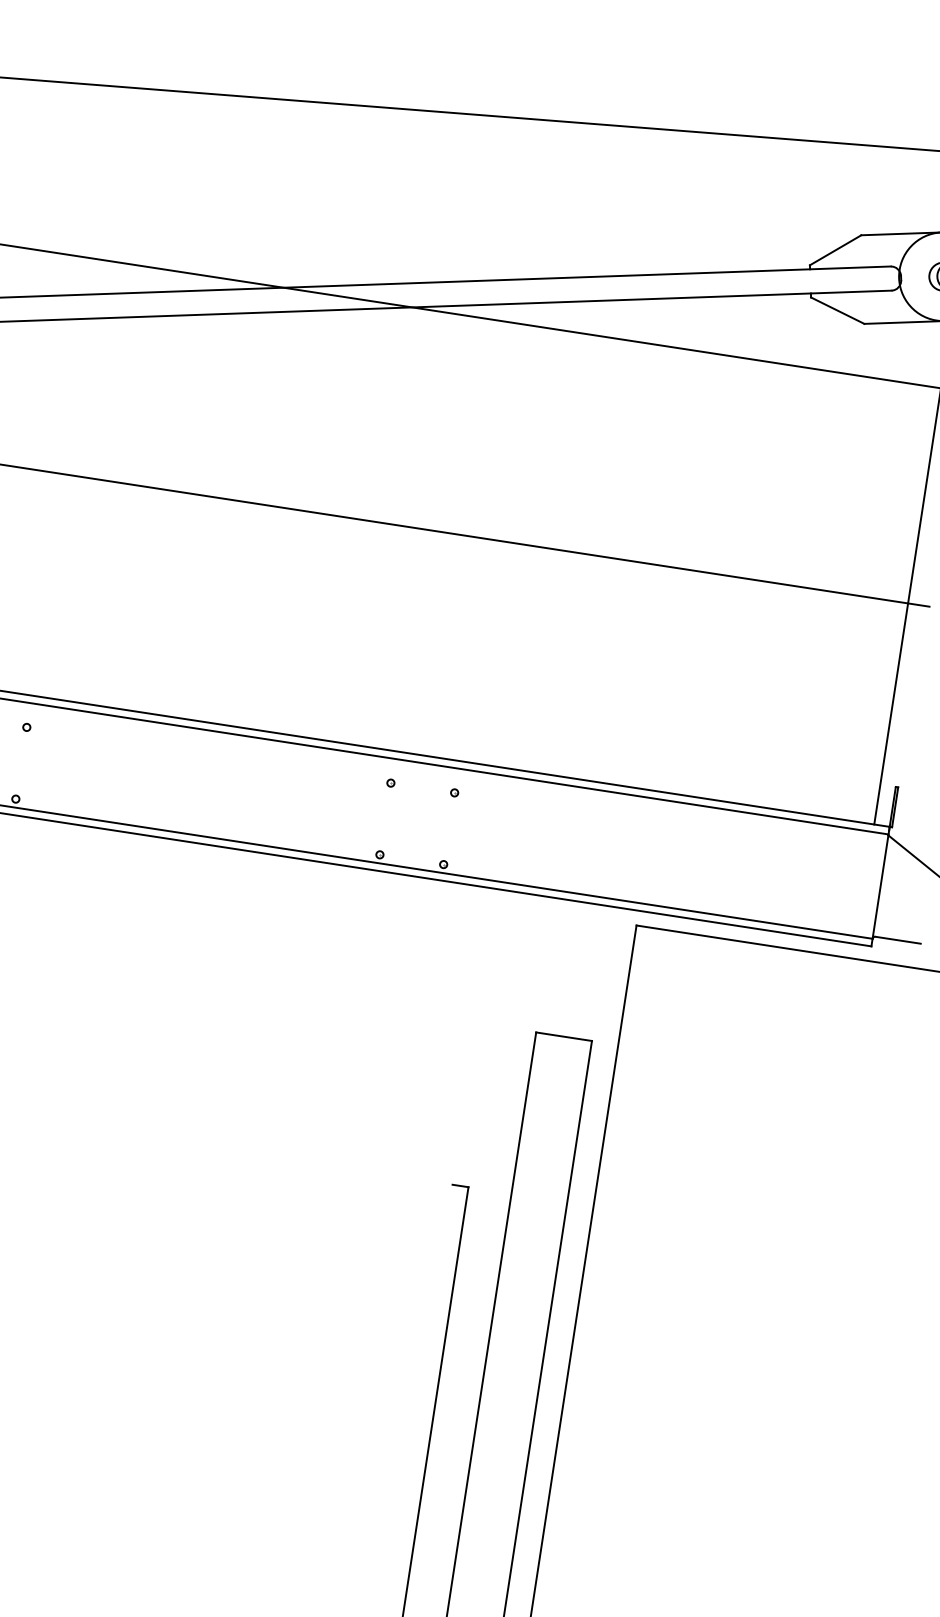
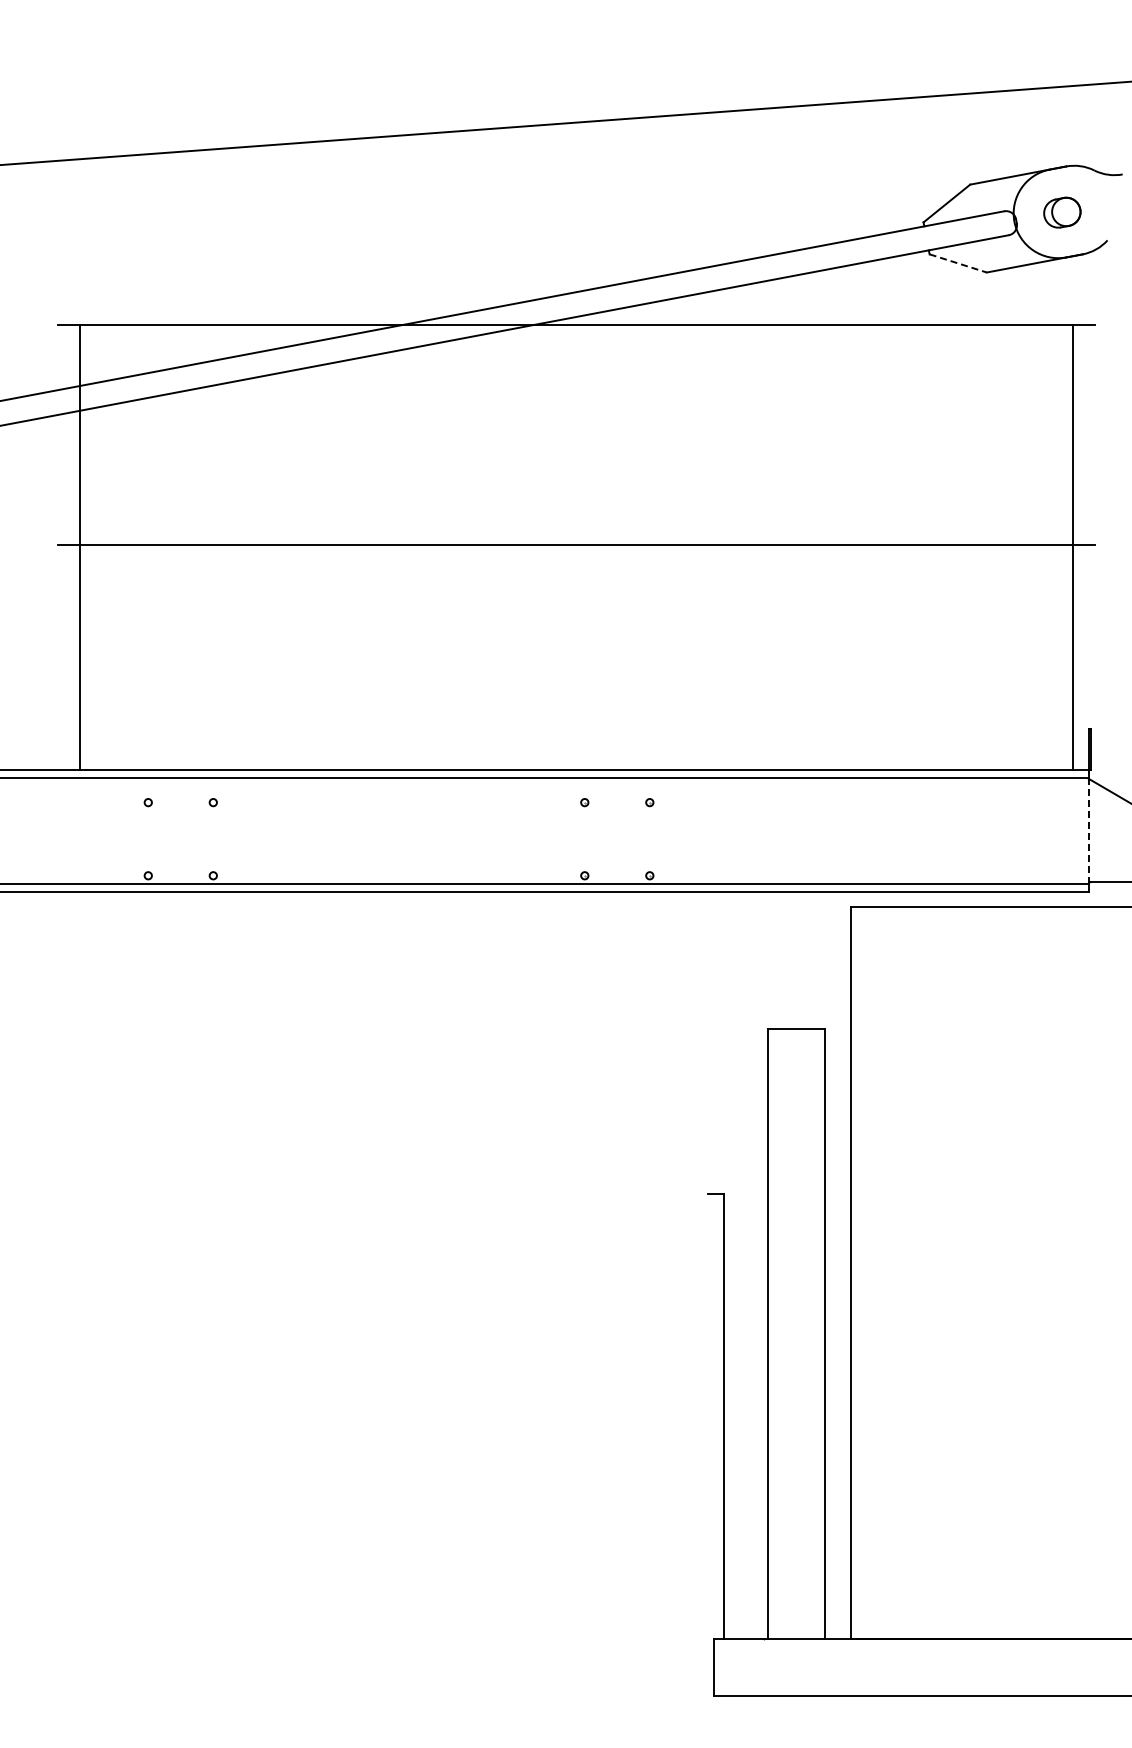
line: (838, 310) -> (958, 263), solid -> dashed
line: (880, 886) -> (1088, 831), solid -> dashed

